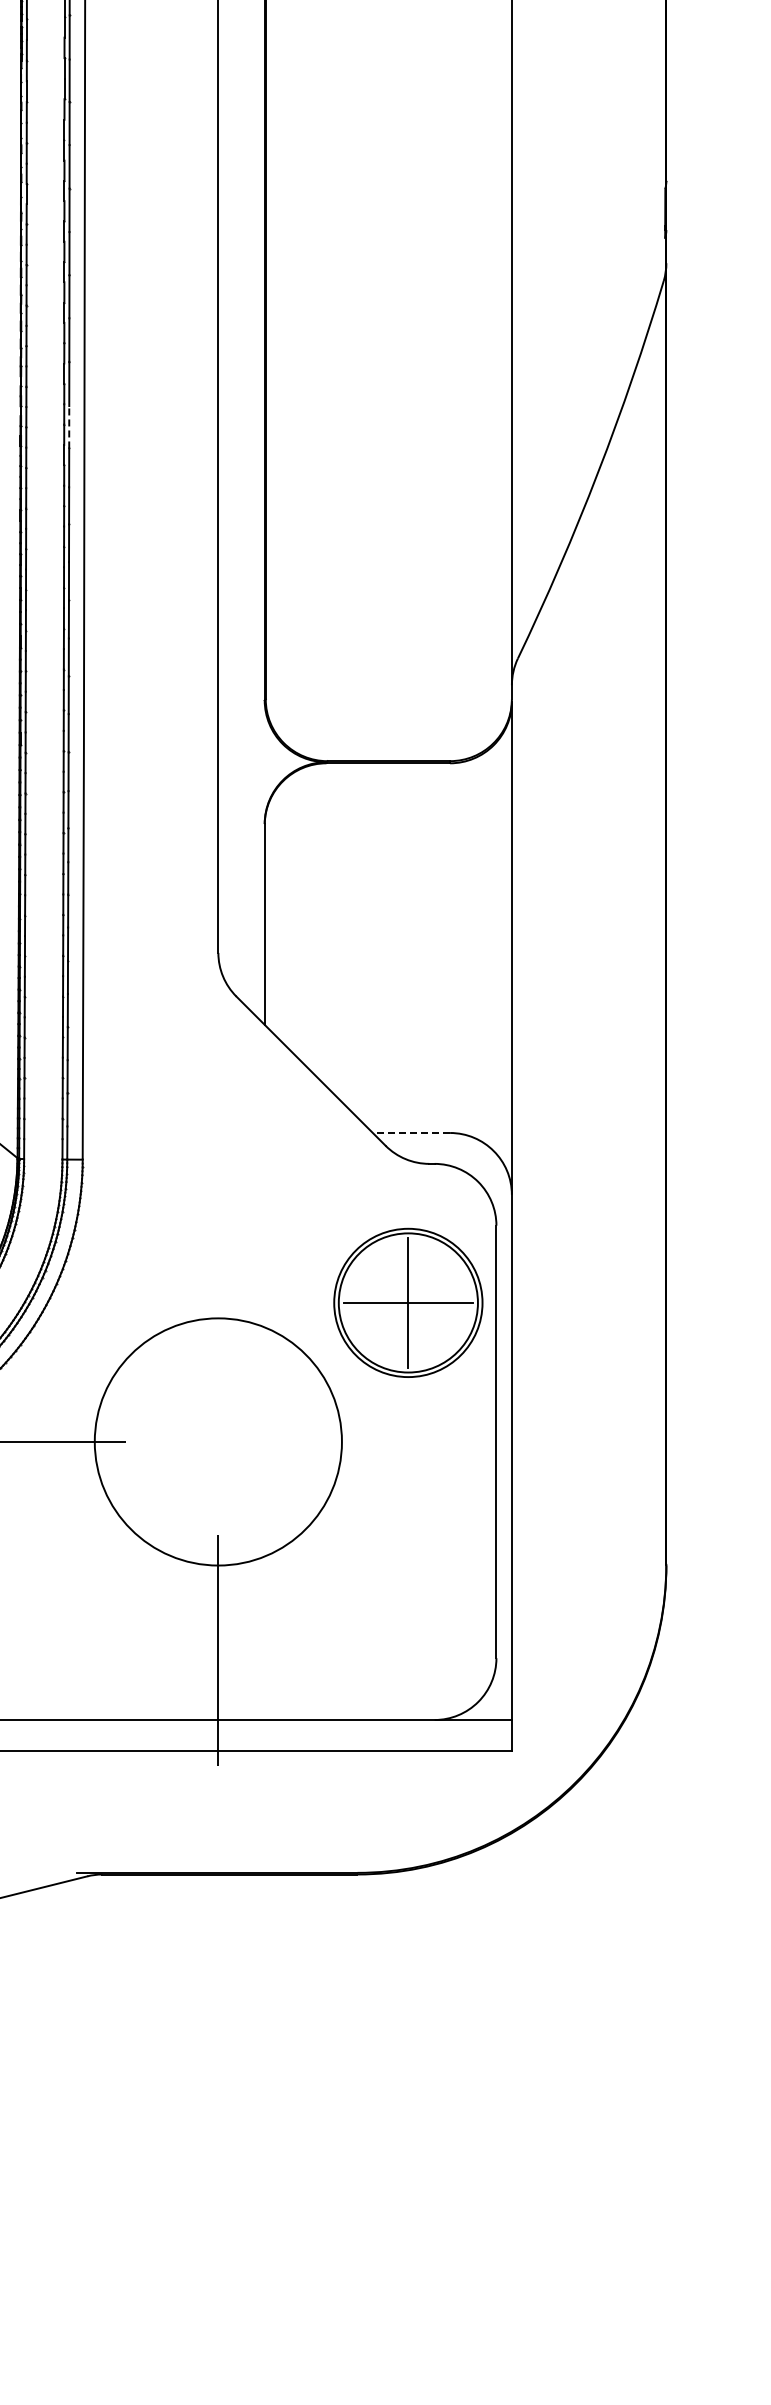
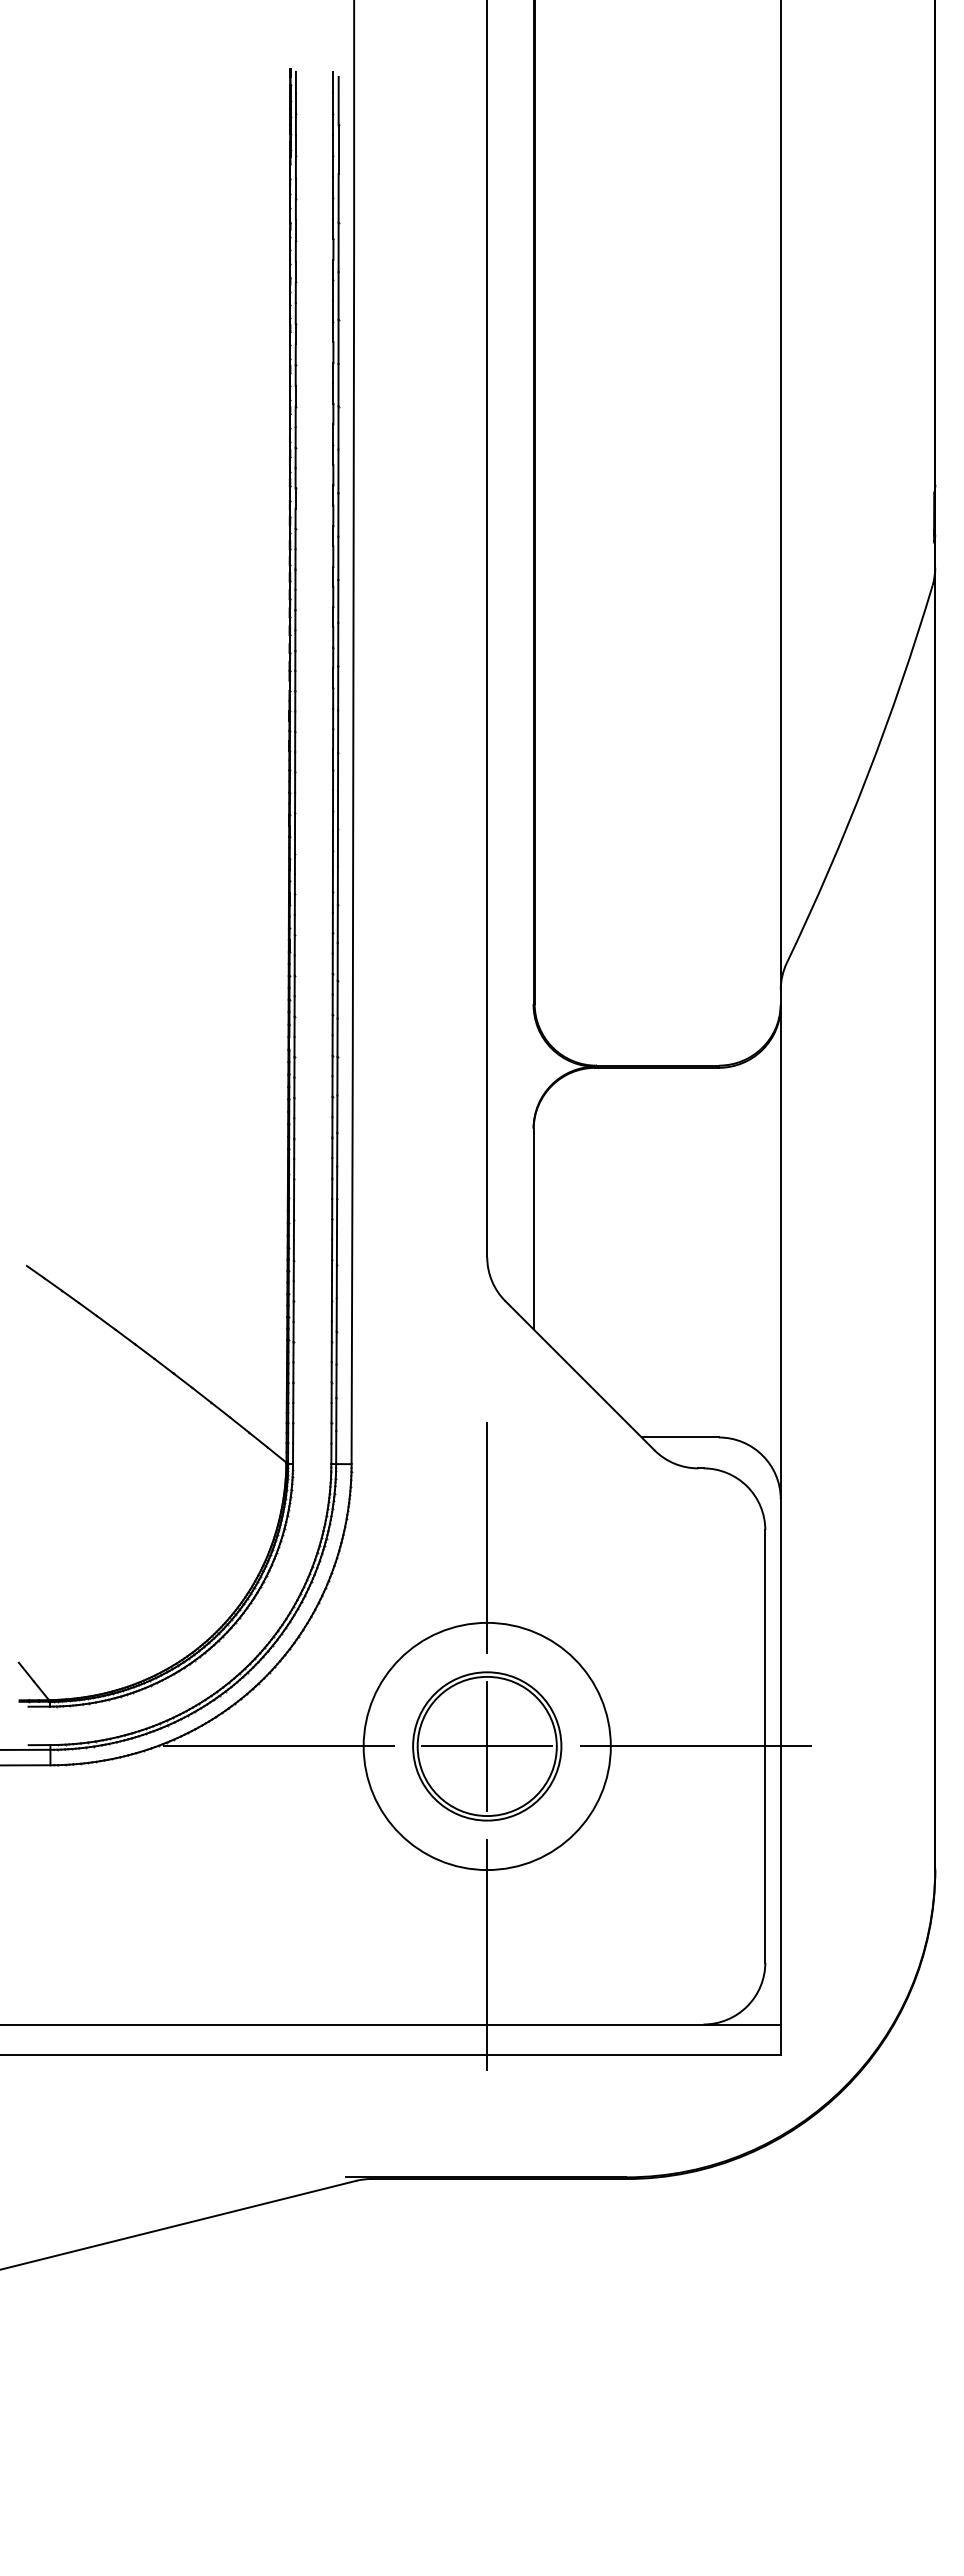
line: (69, 427) -> (338, 731), dashed -> solid
line: (411, 1133) -> (680, 1437), dashed -> solid
line: (218, 1233) -> (487, 1537), added
part: (408, 1303) -> (487, 1746), moved
line: (426, 1442) -> (695, 1746), added

